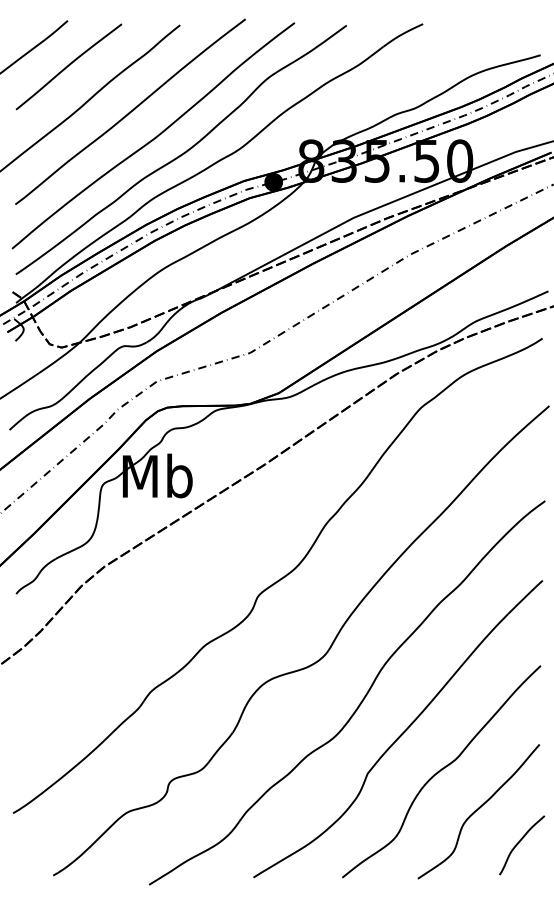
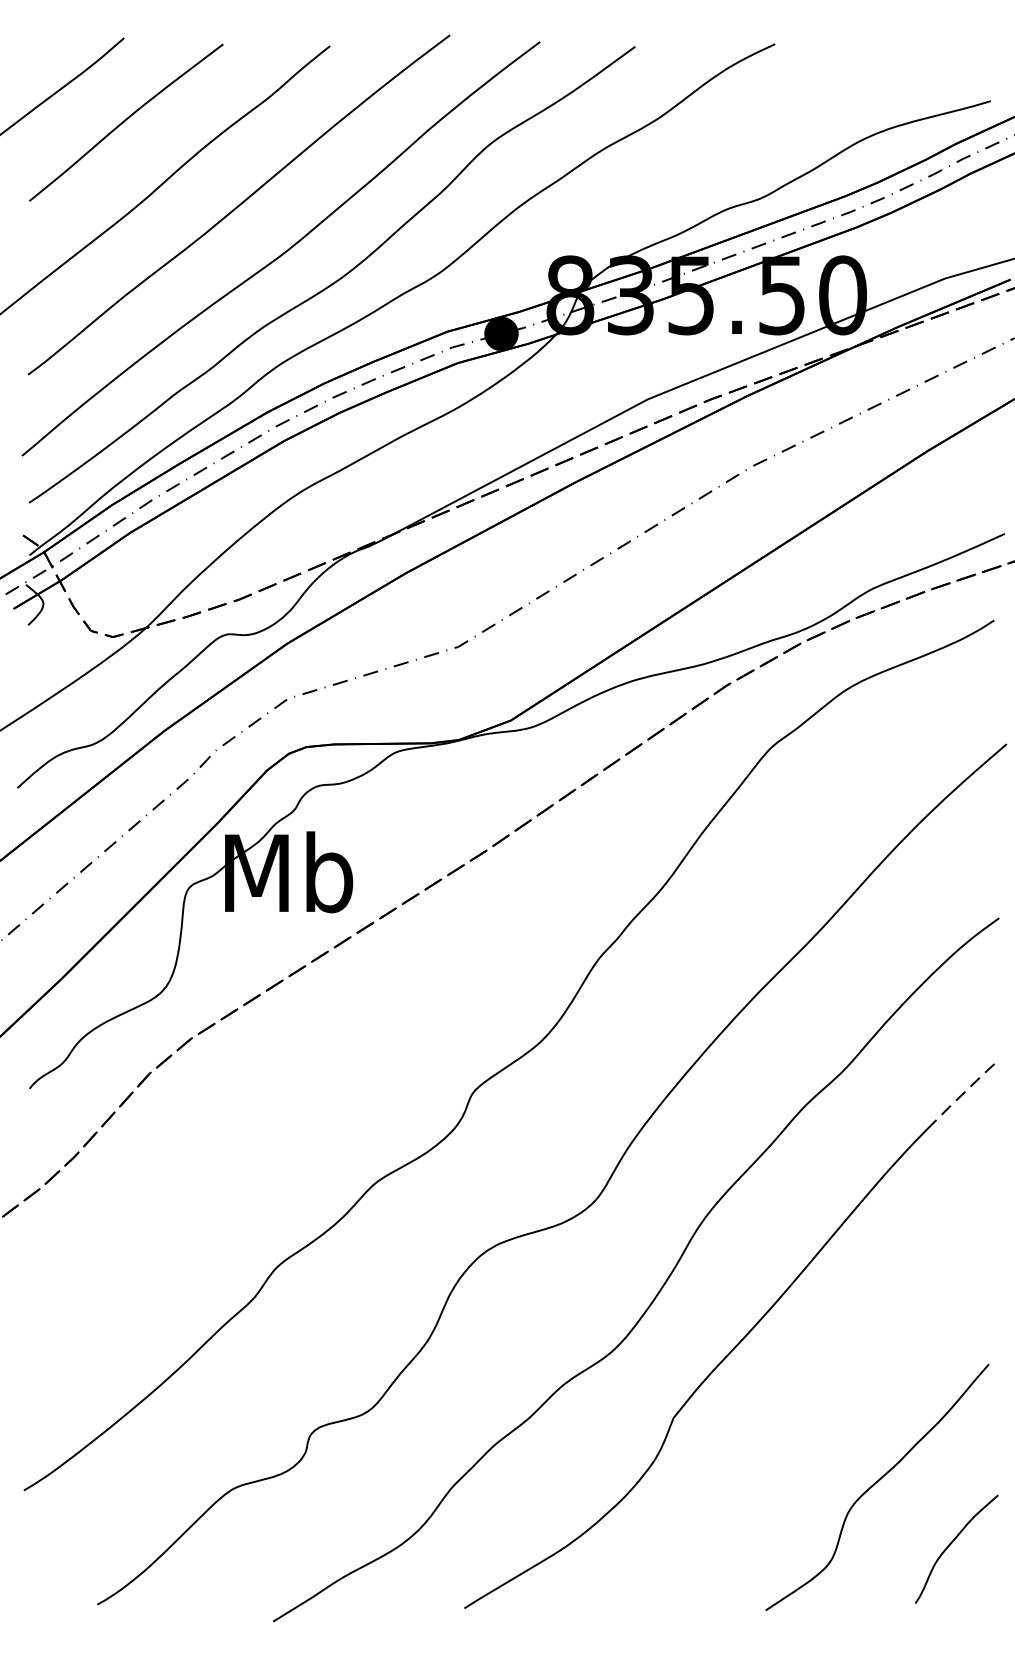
line: (525, 597) -> (962, 1094), solid -> dashed
curve: (441, 770) -> (808, 1412), removed

